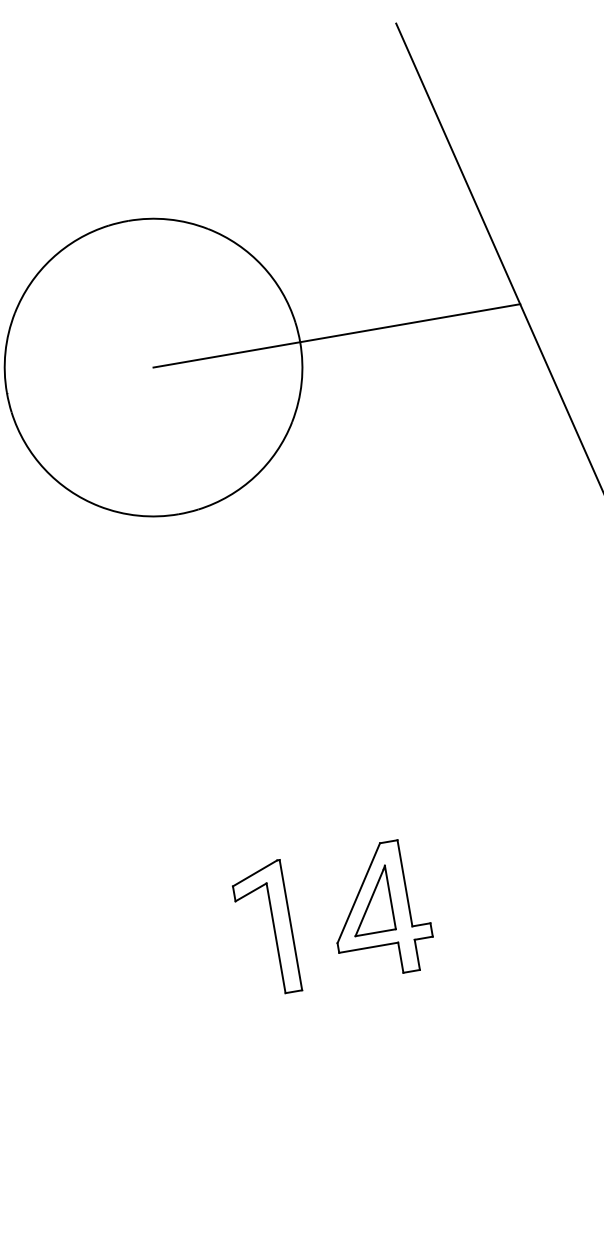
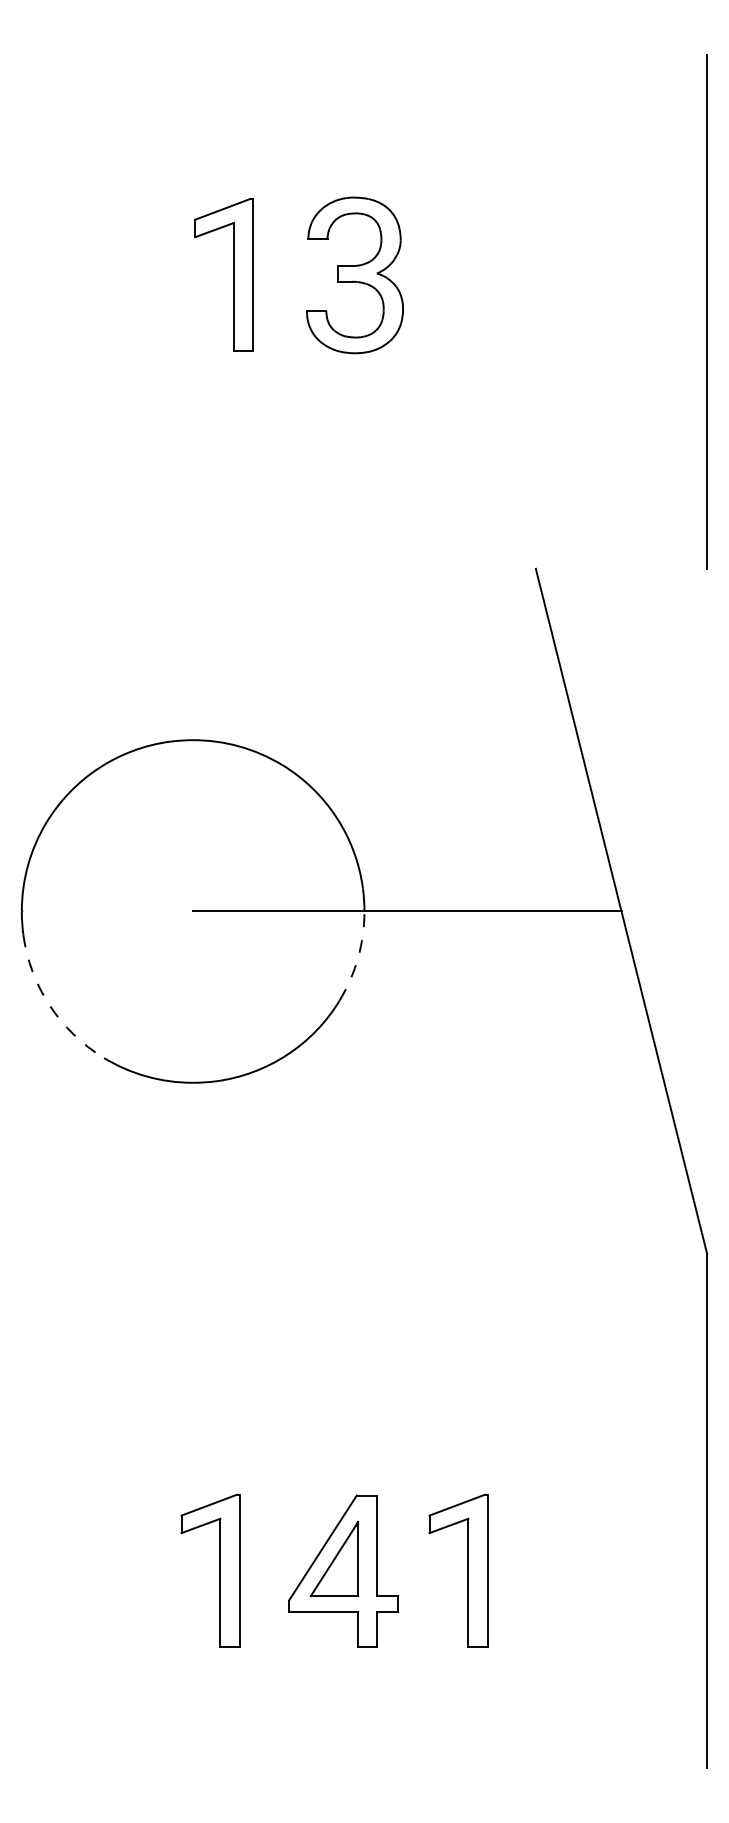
arc: (301, 382) -> (358, 957), solid -> dashed
arc: (44, 469) -> (49, 1005), solid -> dashed
part: (485, 891) -> (467, 1570), added

